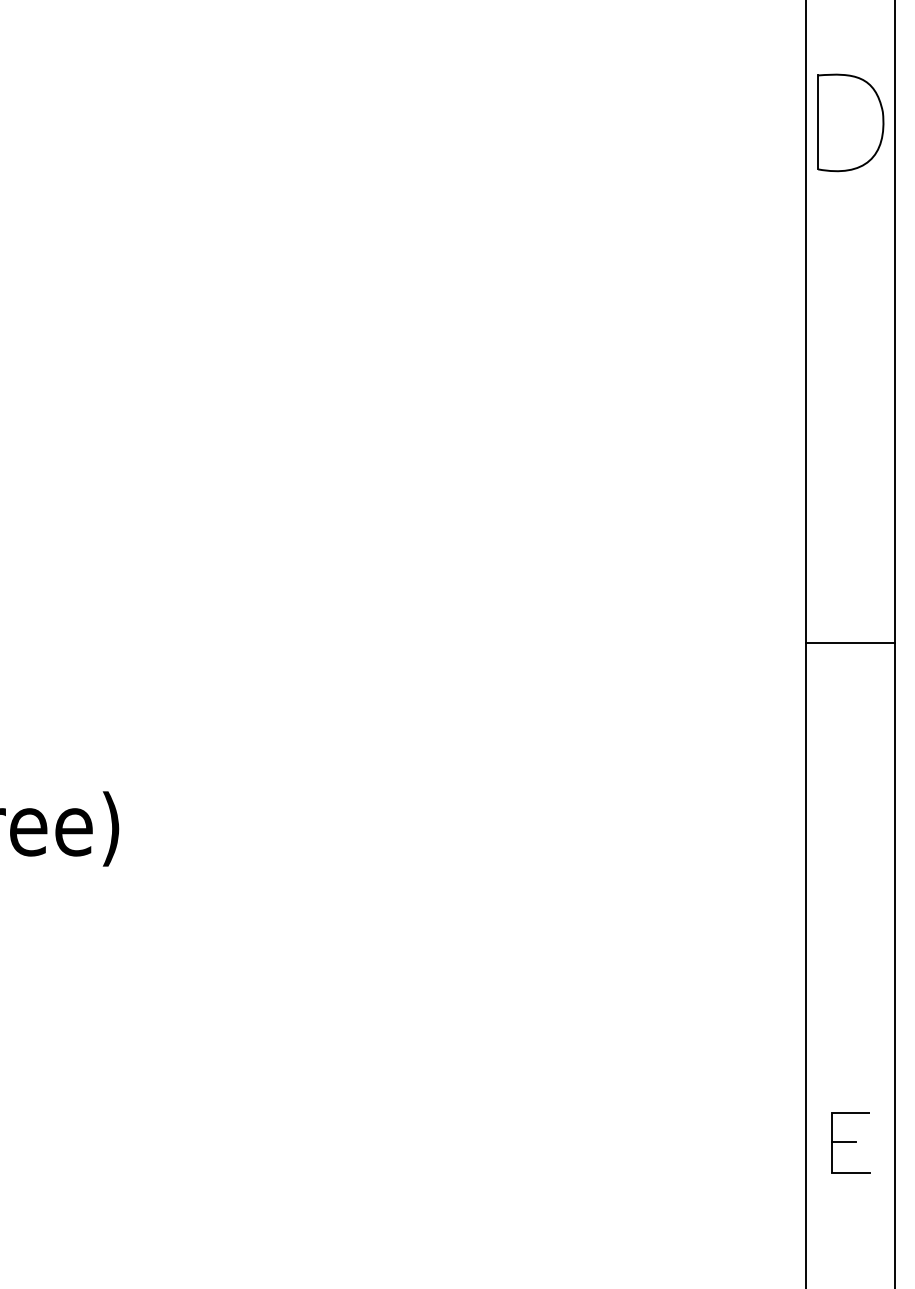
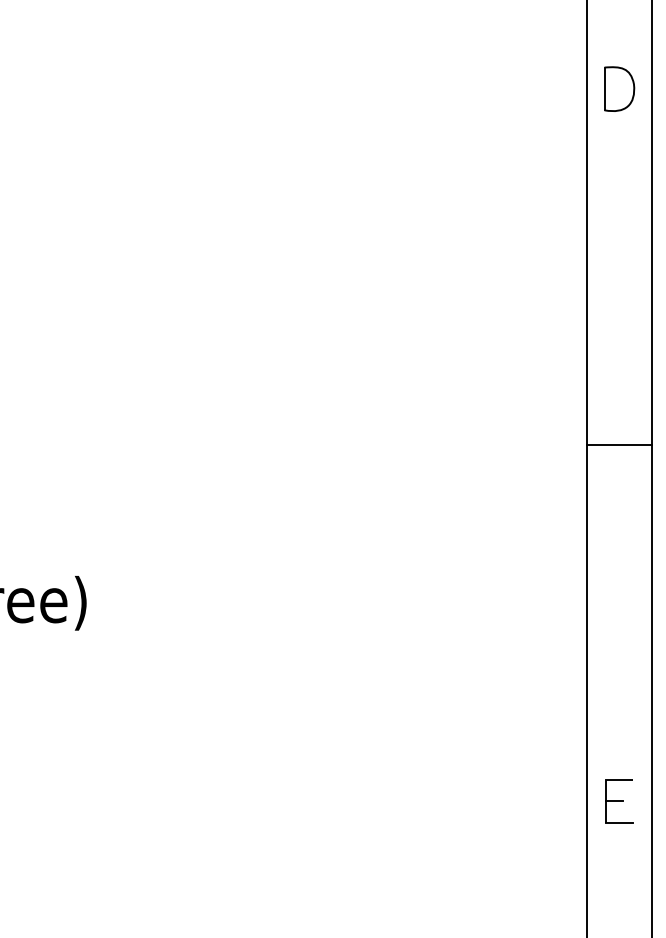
part: (850, 122) -> (619, 88), size x0.62
line: (850, 642) -> (619, 444), moved
part: (850, 1142) -> (619, 800), moved

